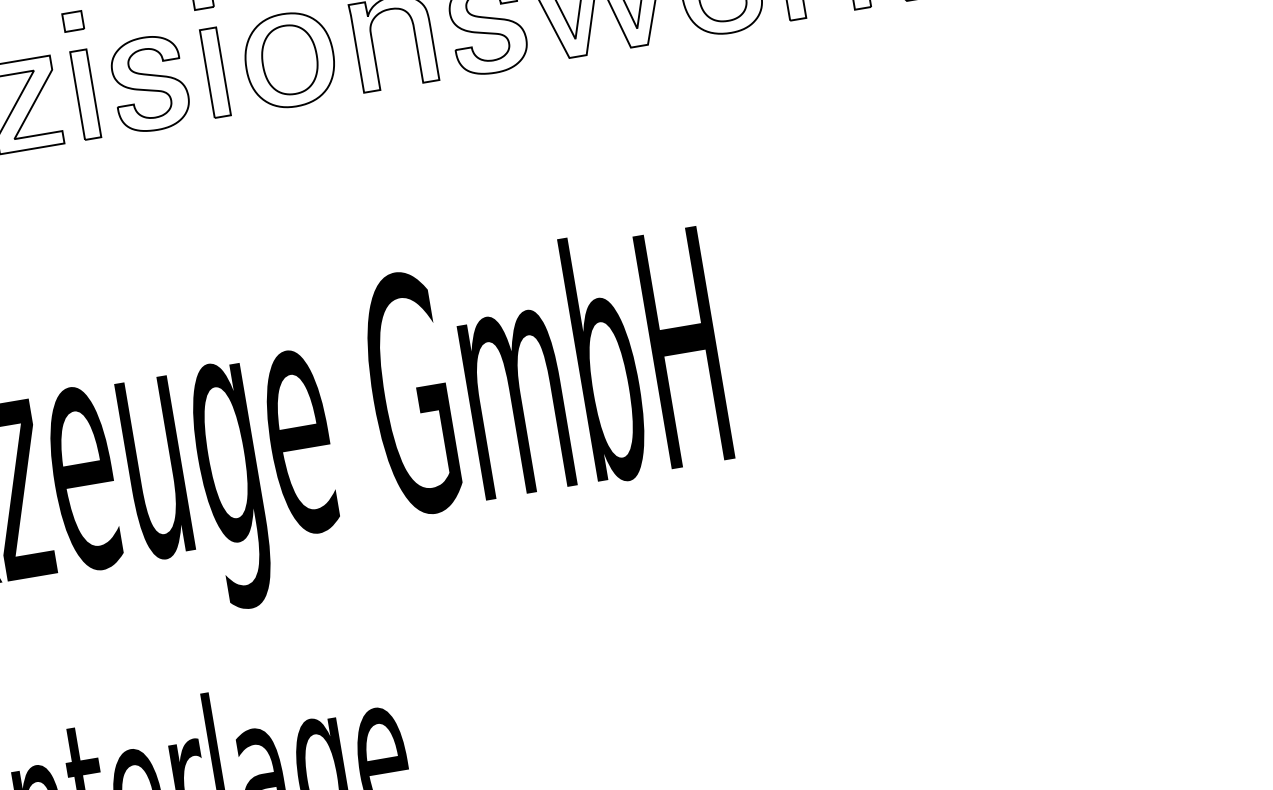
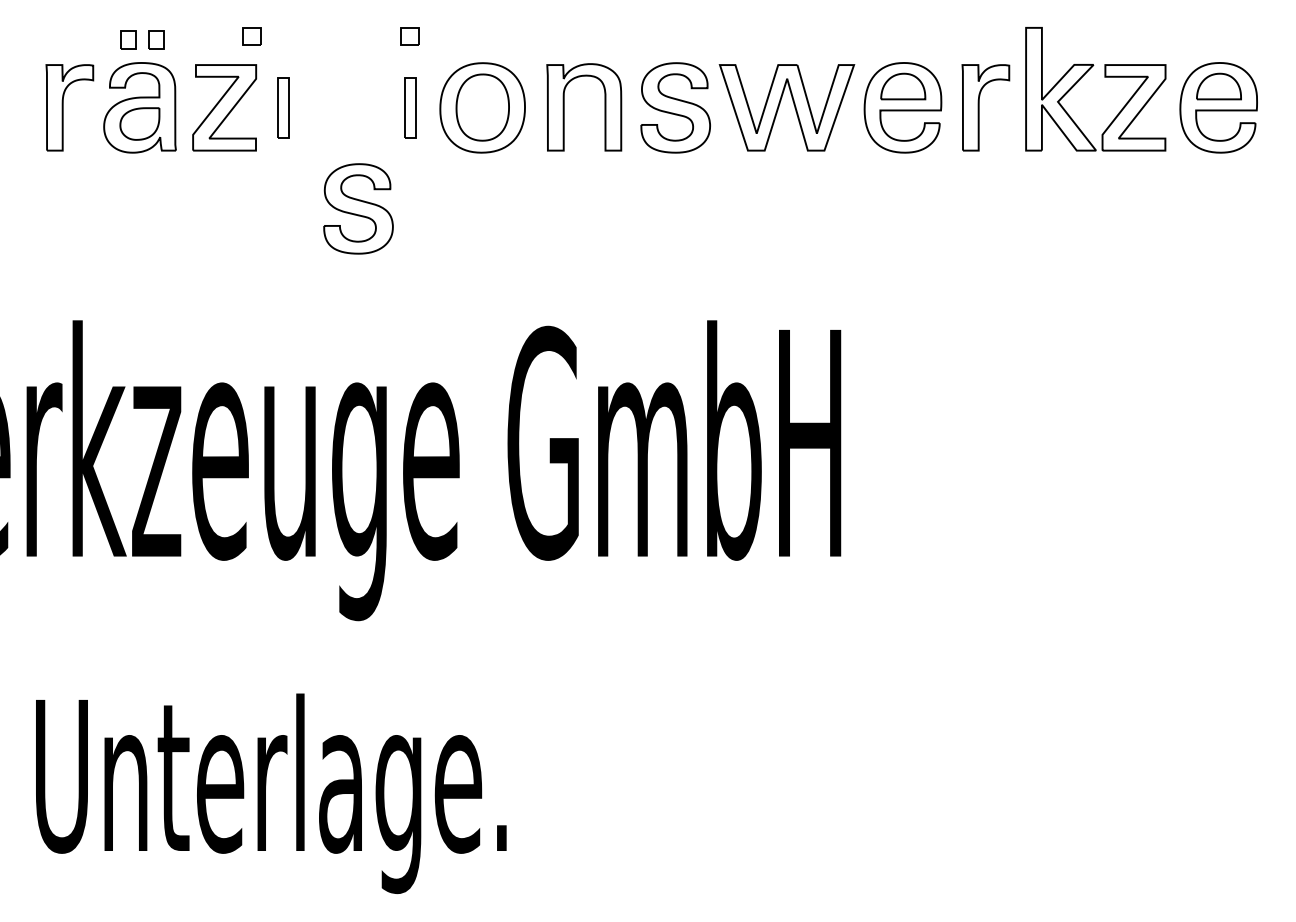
part: (72, 21) -> (251, 36), moved
part: (214, 72) -> (409, 107), size x0.7
part: (149, 83) -> (358, 208), moved
part: (85, 94) -> (283, 107), size x0.7

